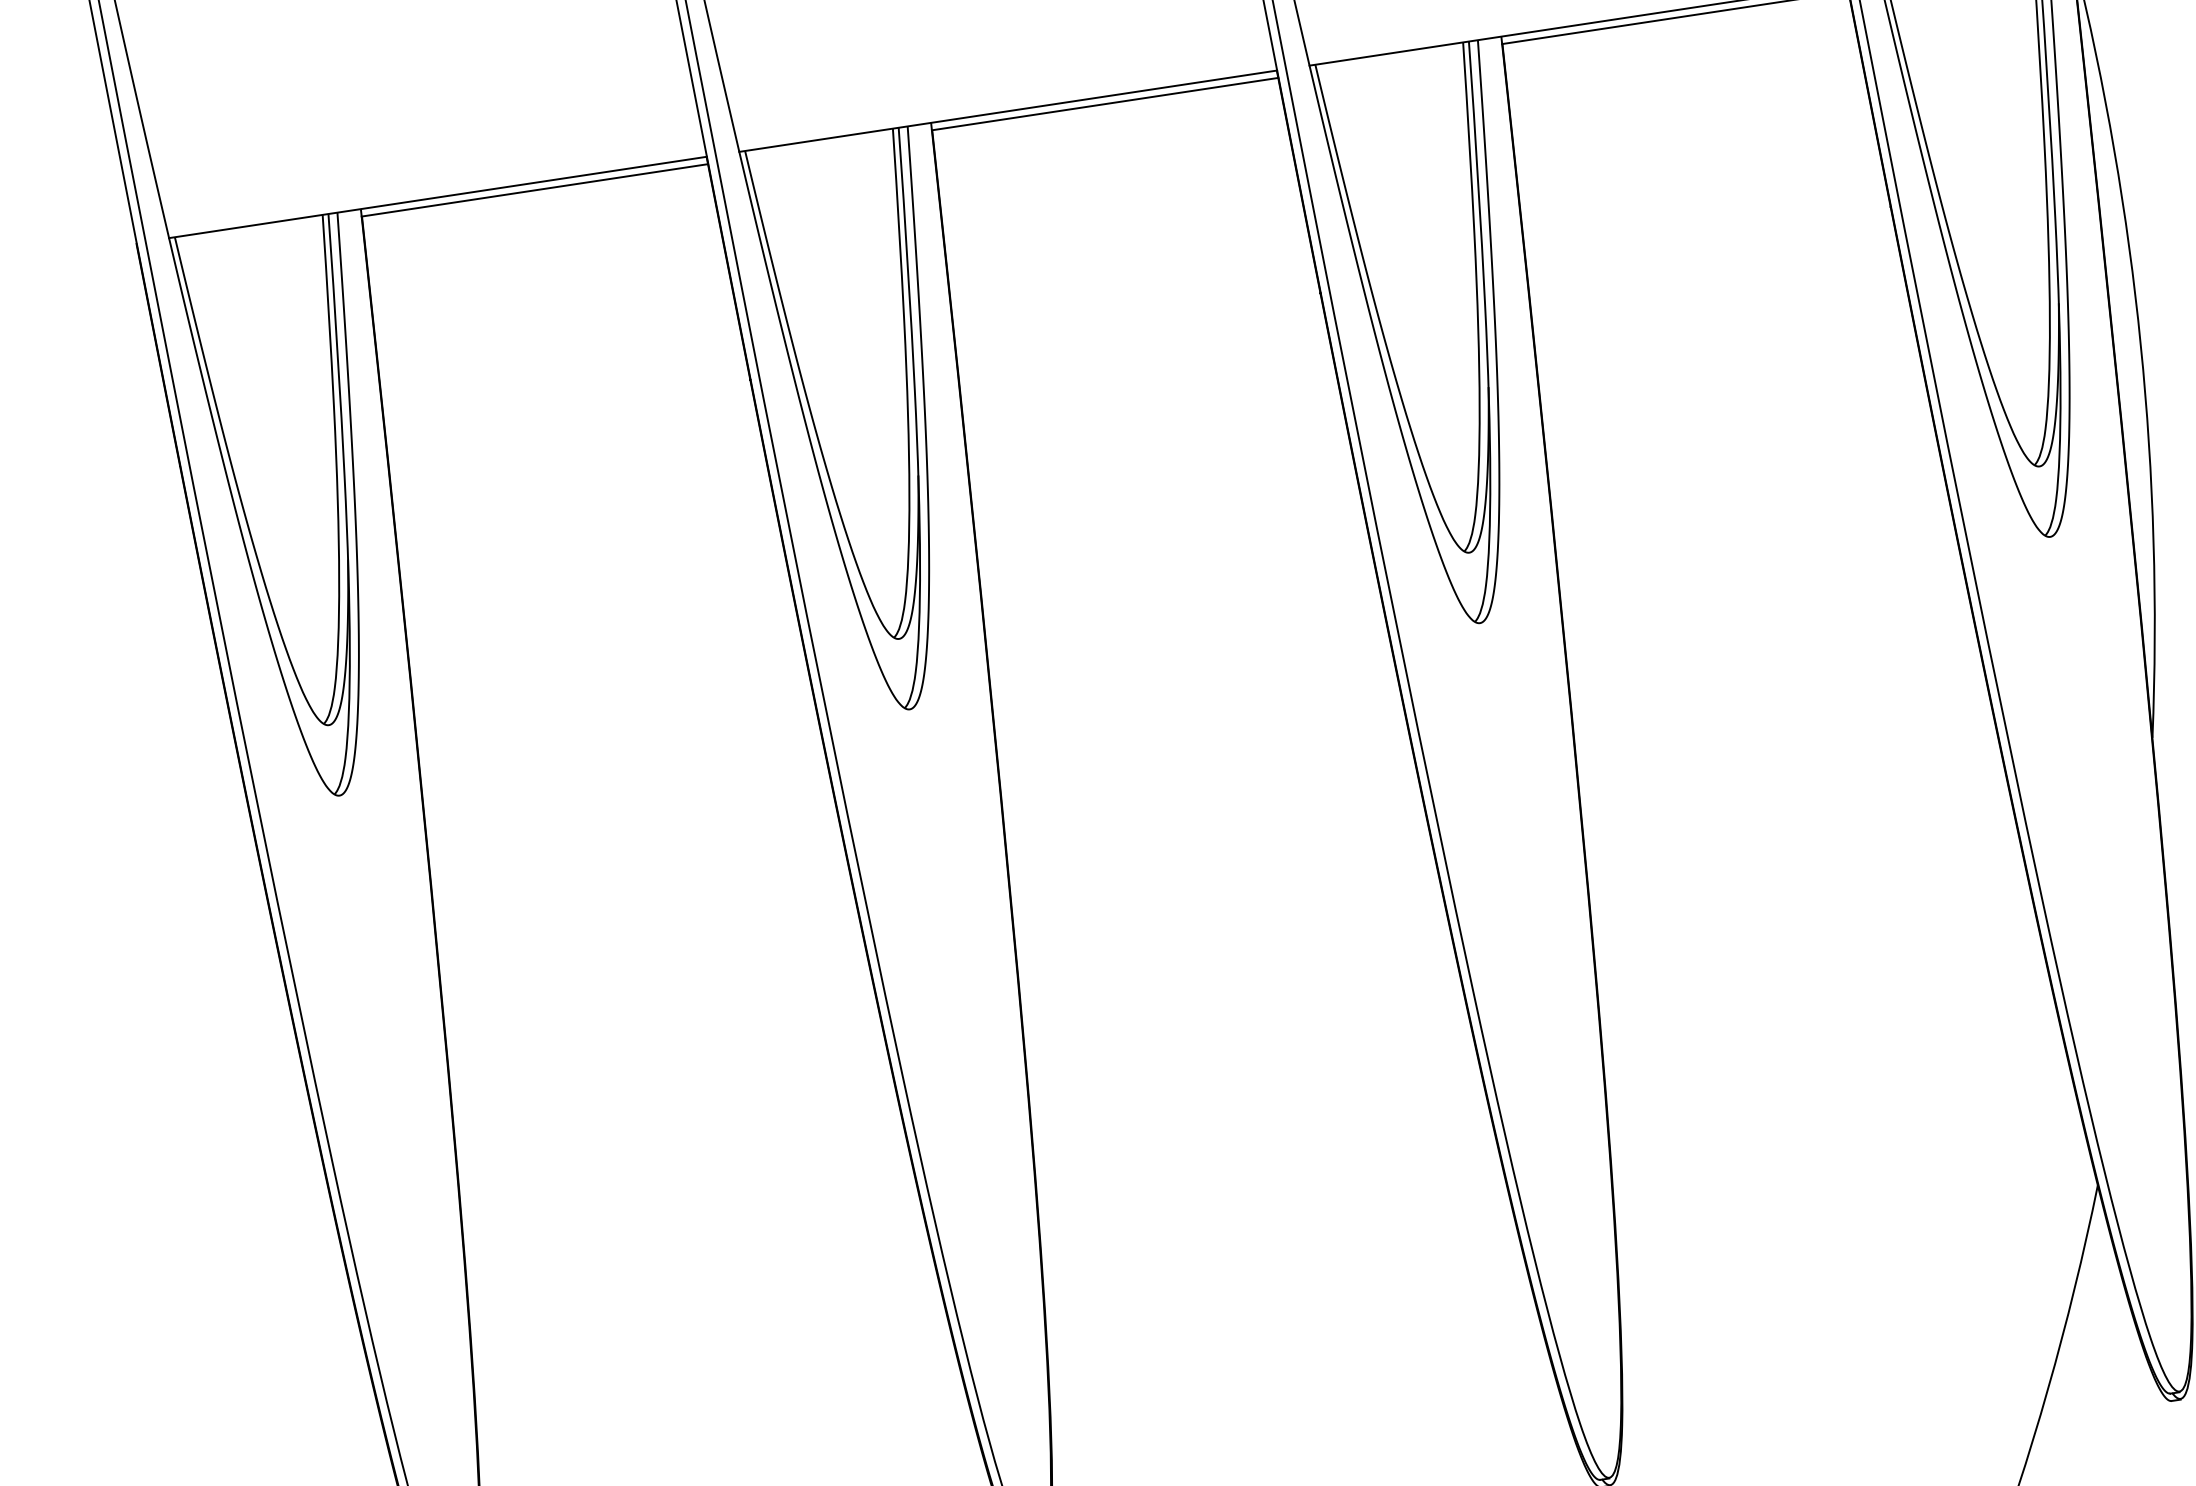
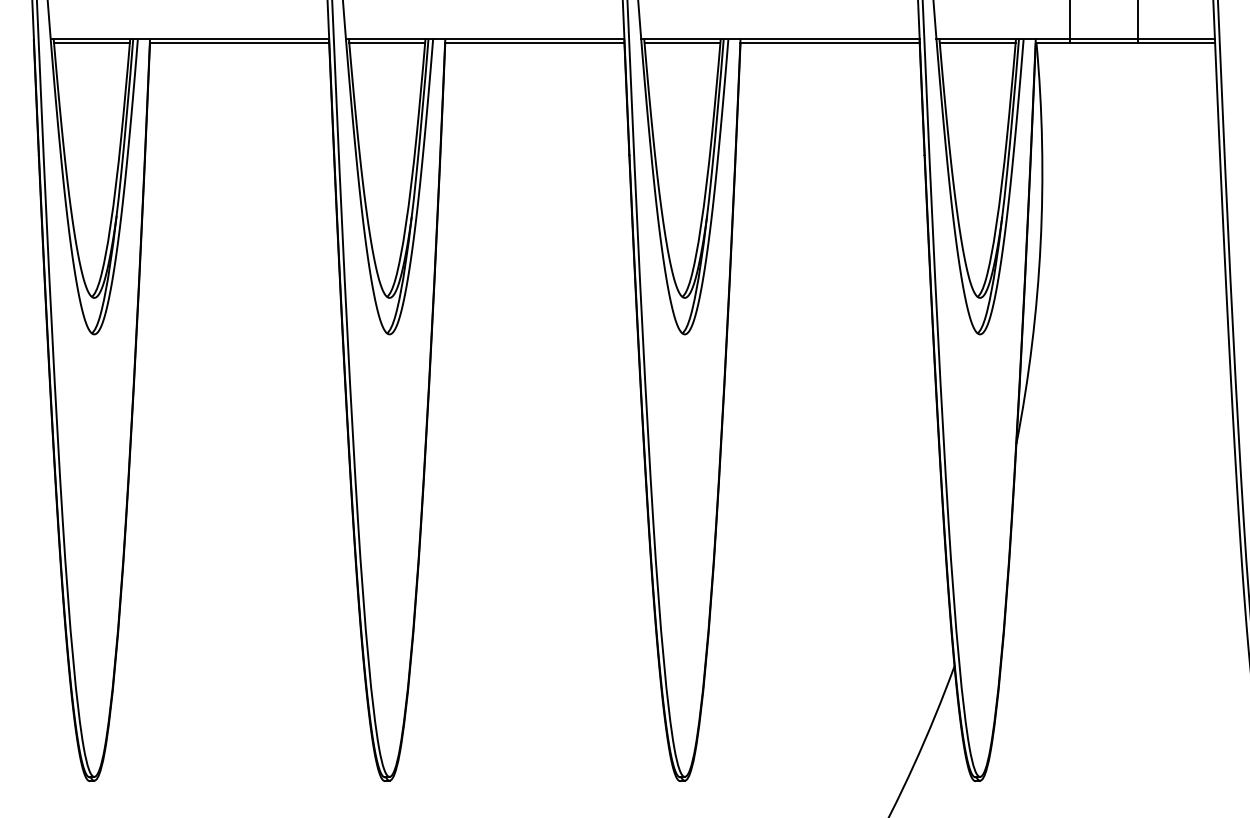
line: (1390, 60) -> (682, 42), added
line: (820, 146) -> (387, 42), added
line: (248, 232) -> (91, 42), added

